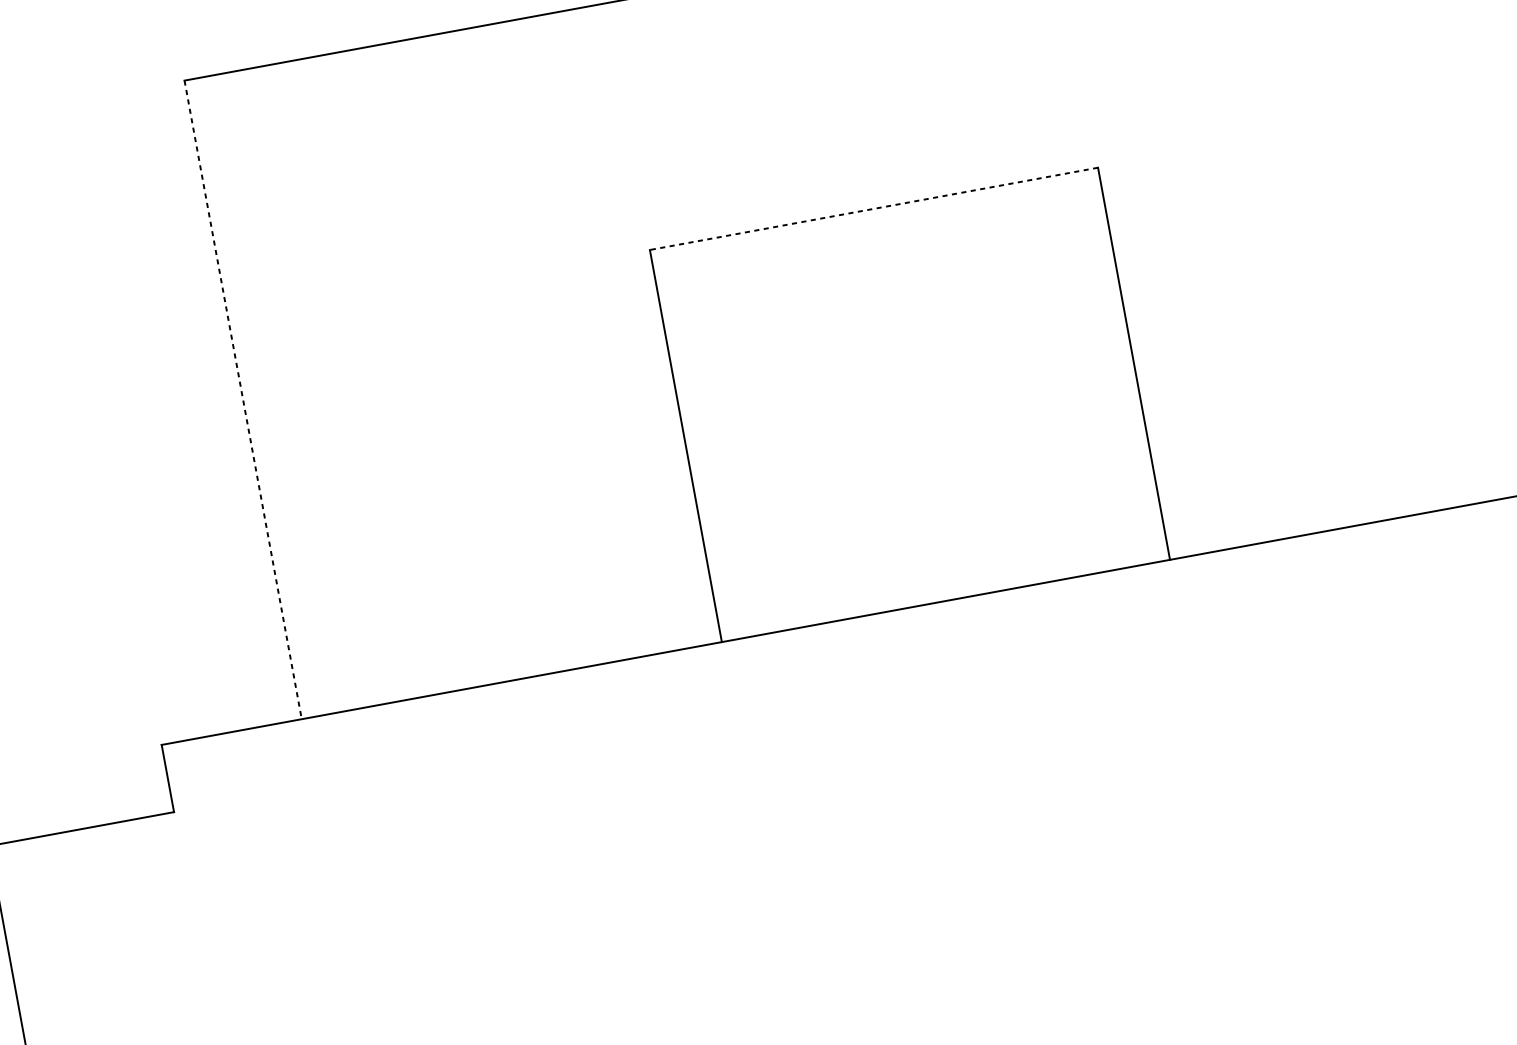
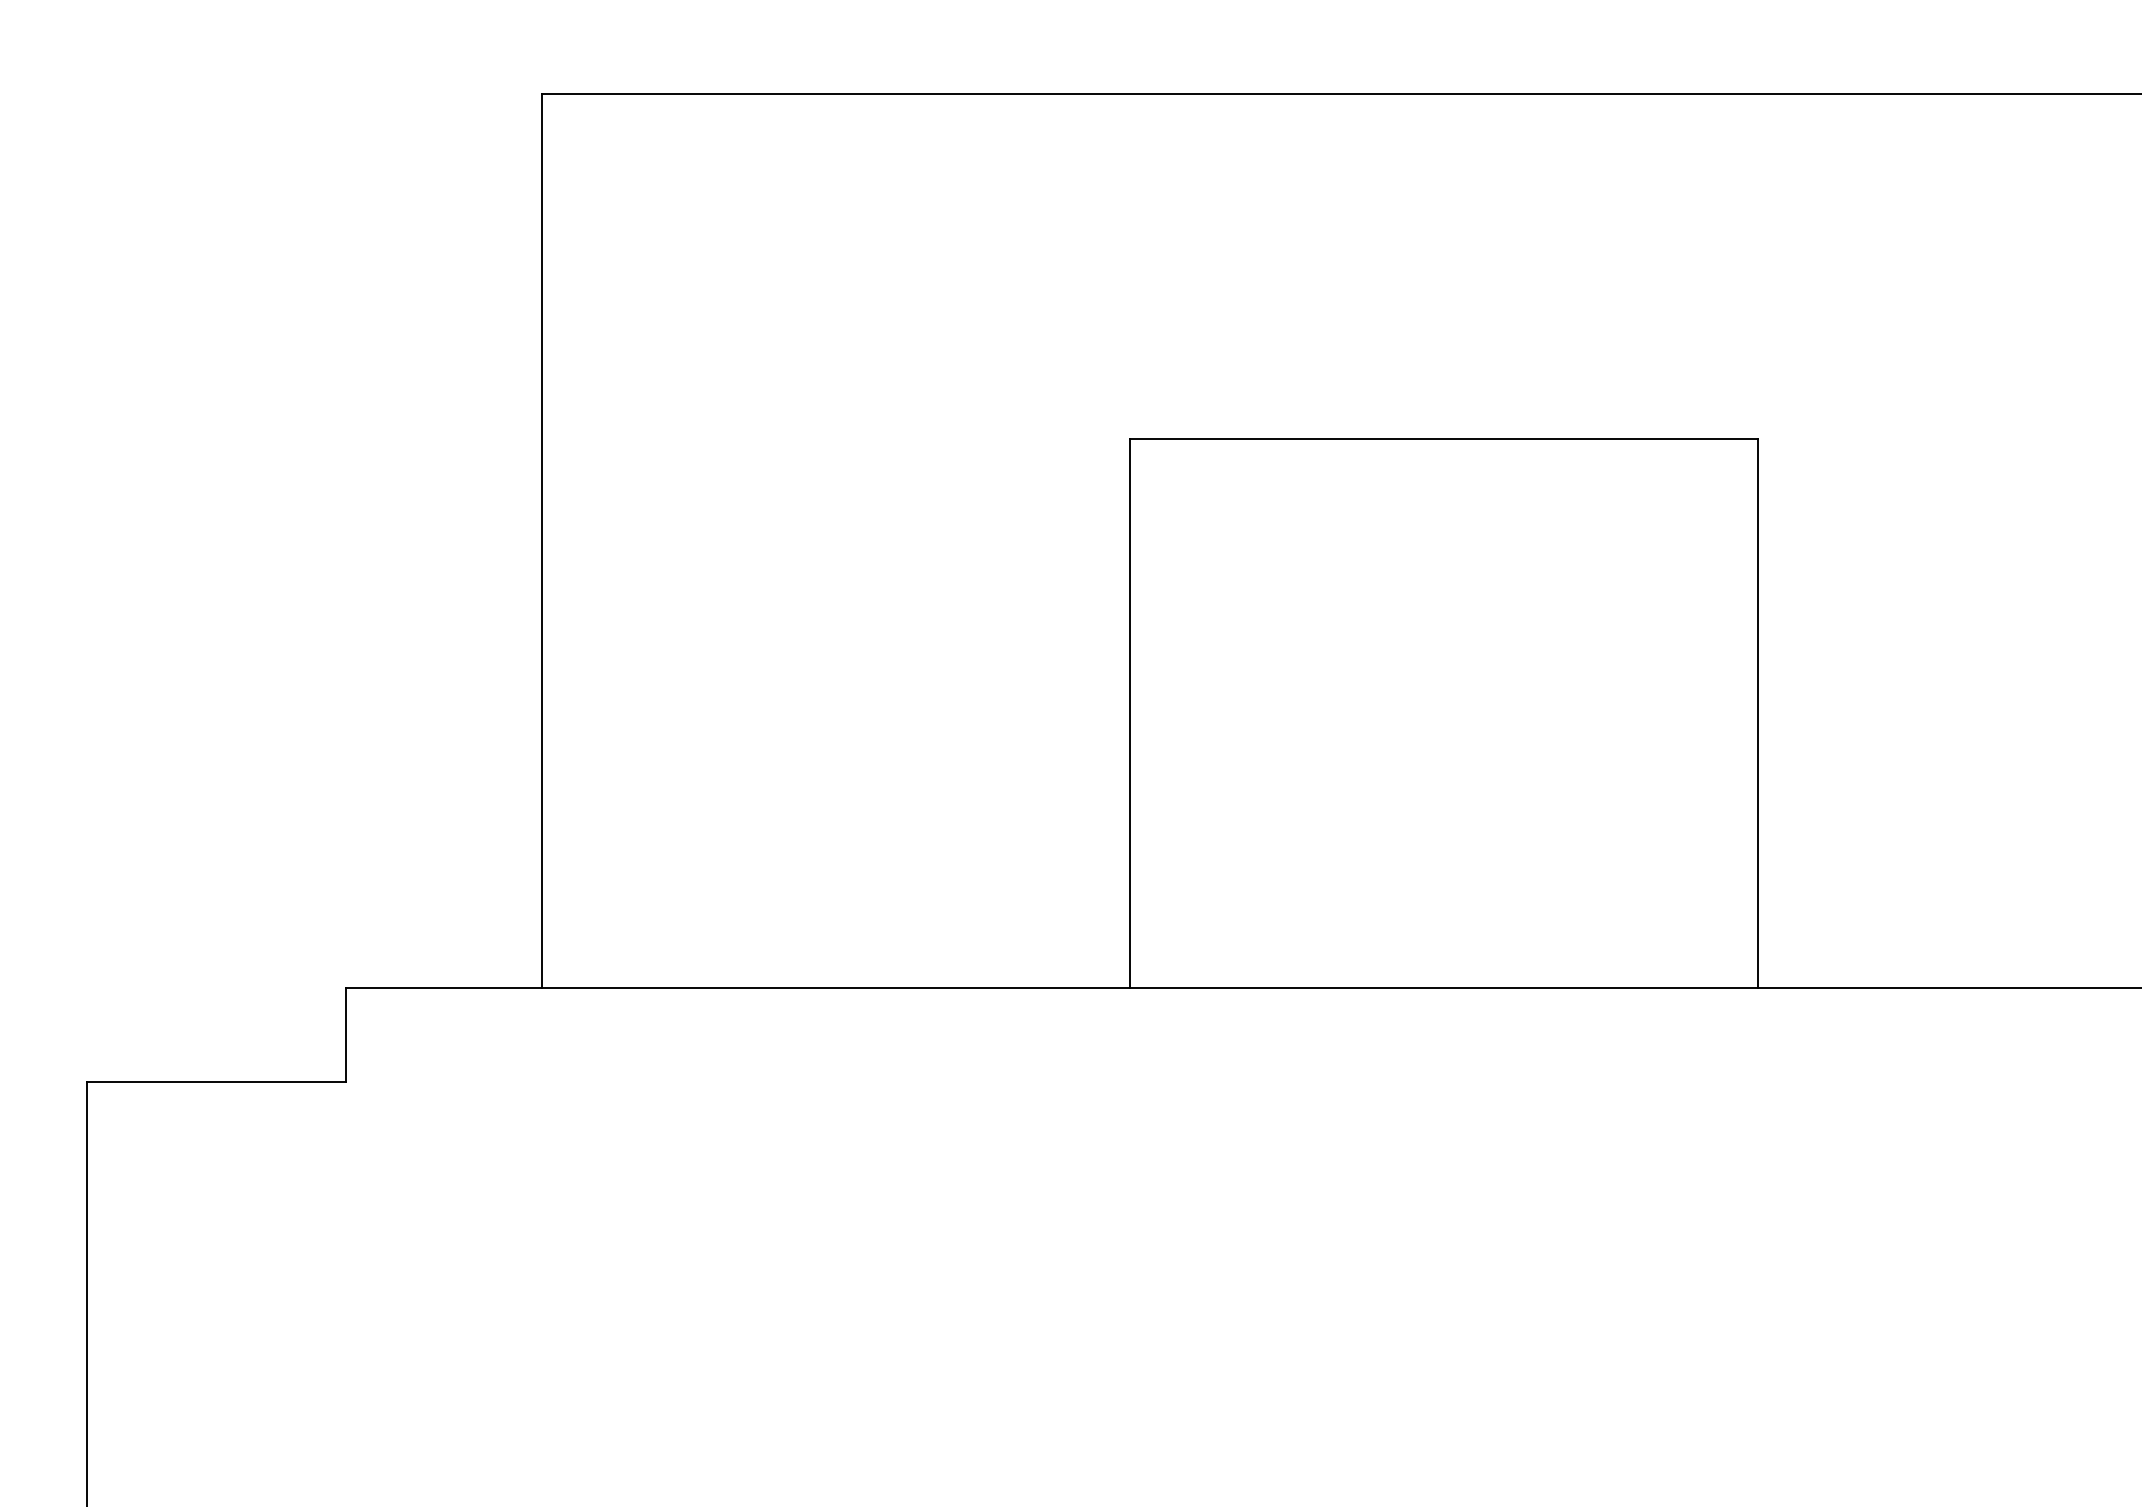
line: (874, 209) -> (1444, 439), dashed -> solid
line: (243, 400) -> (542, 541), dashed -> solid

